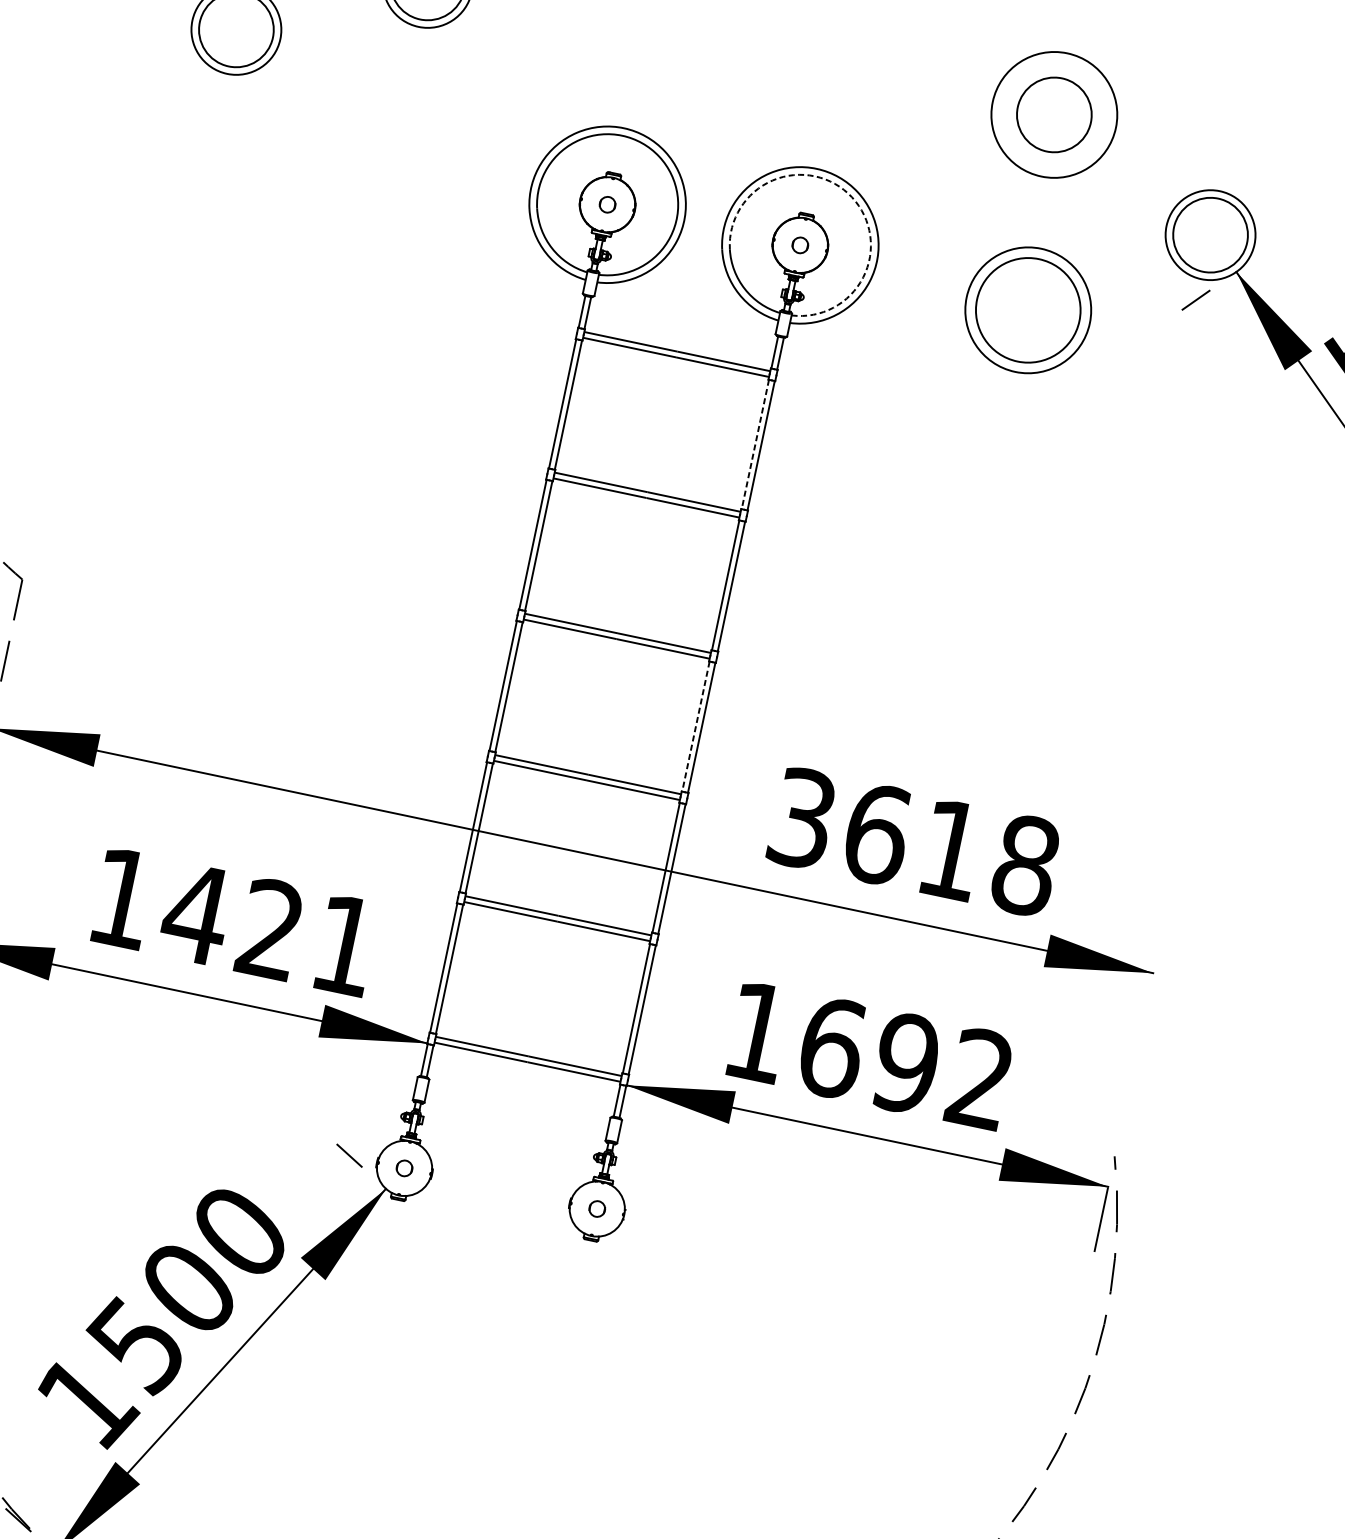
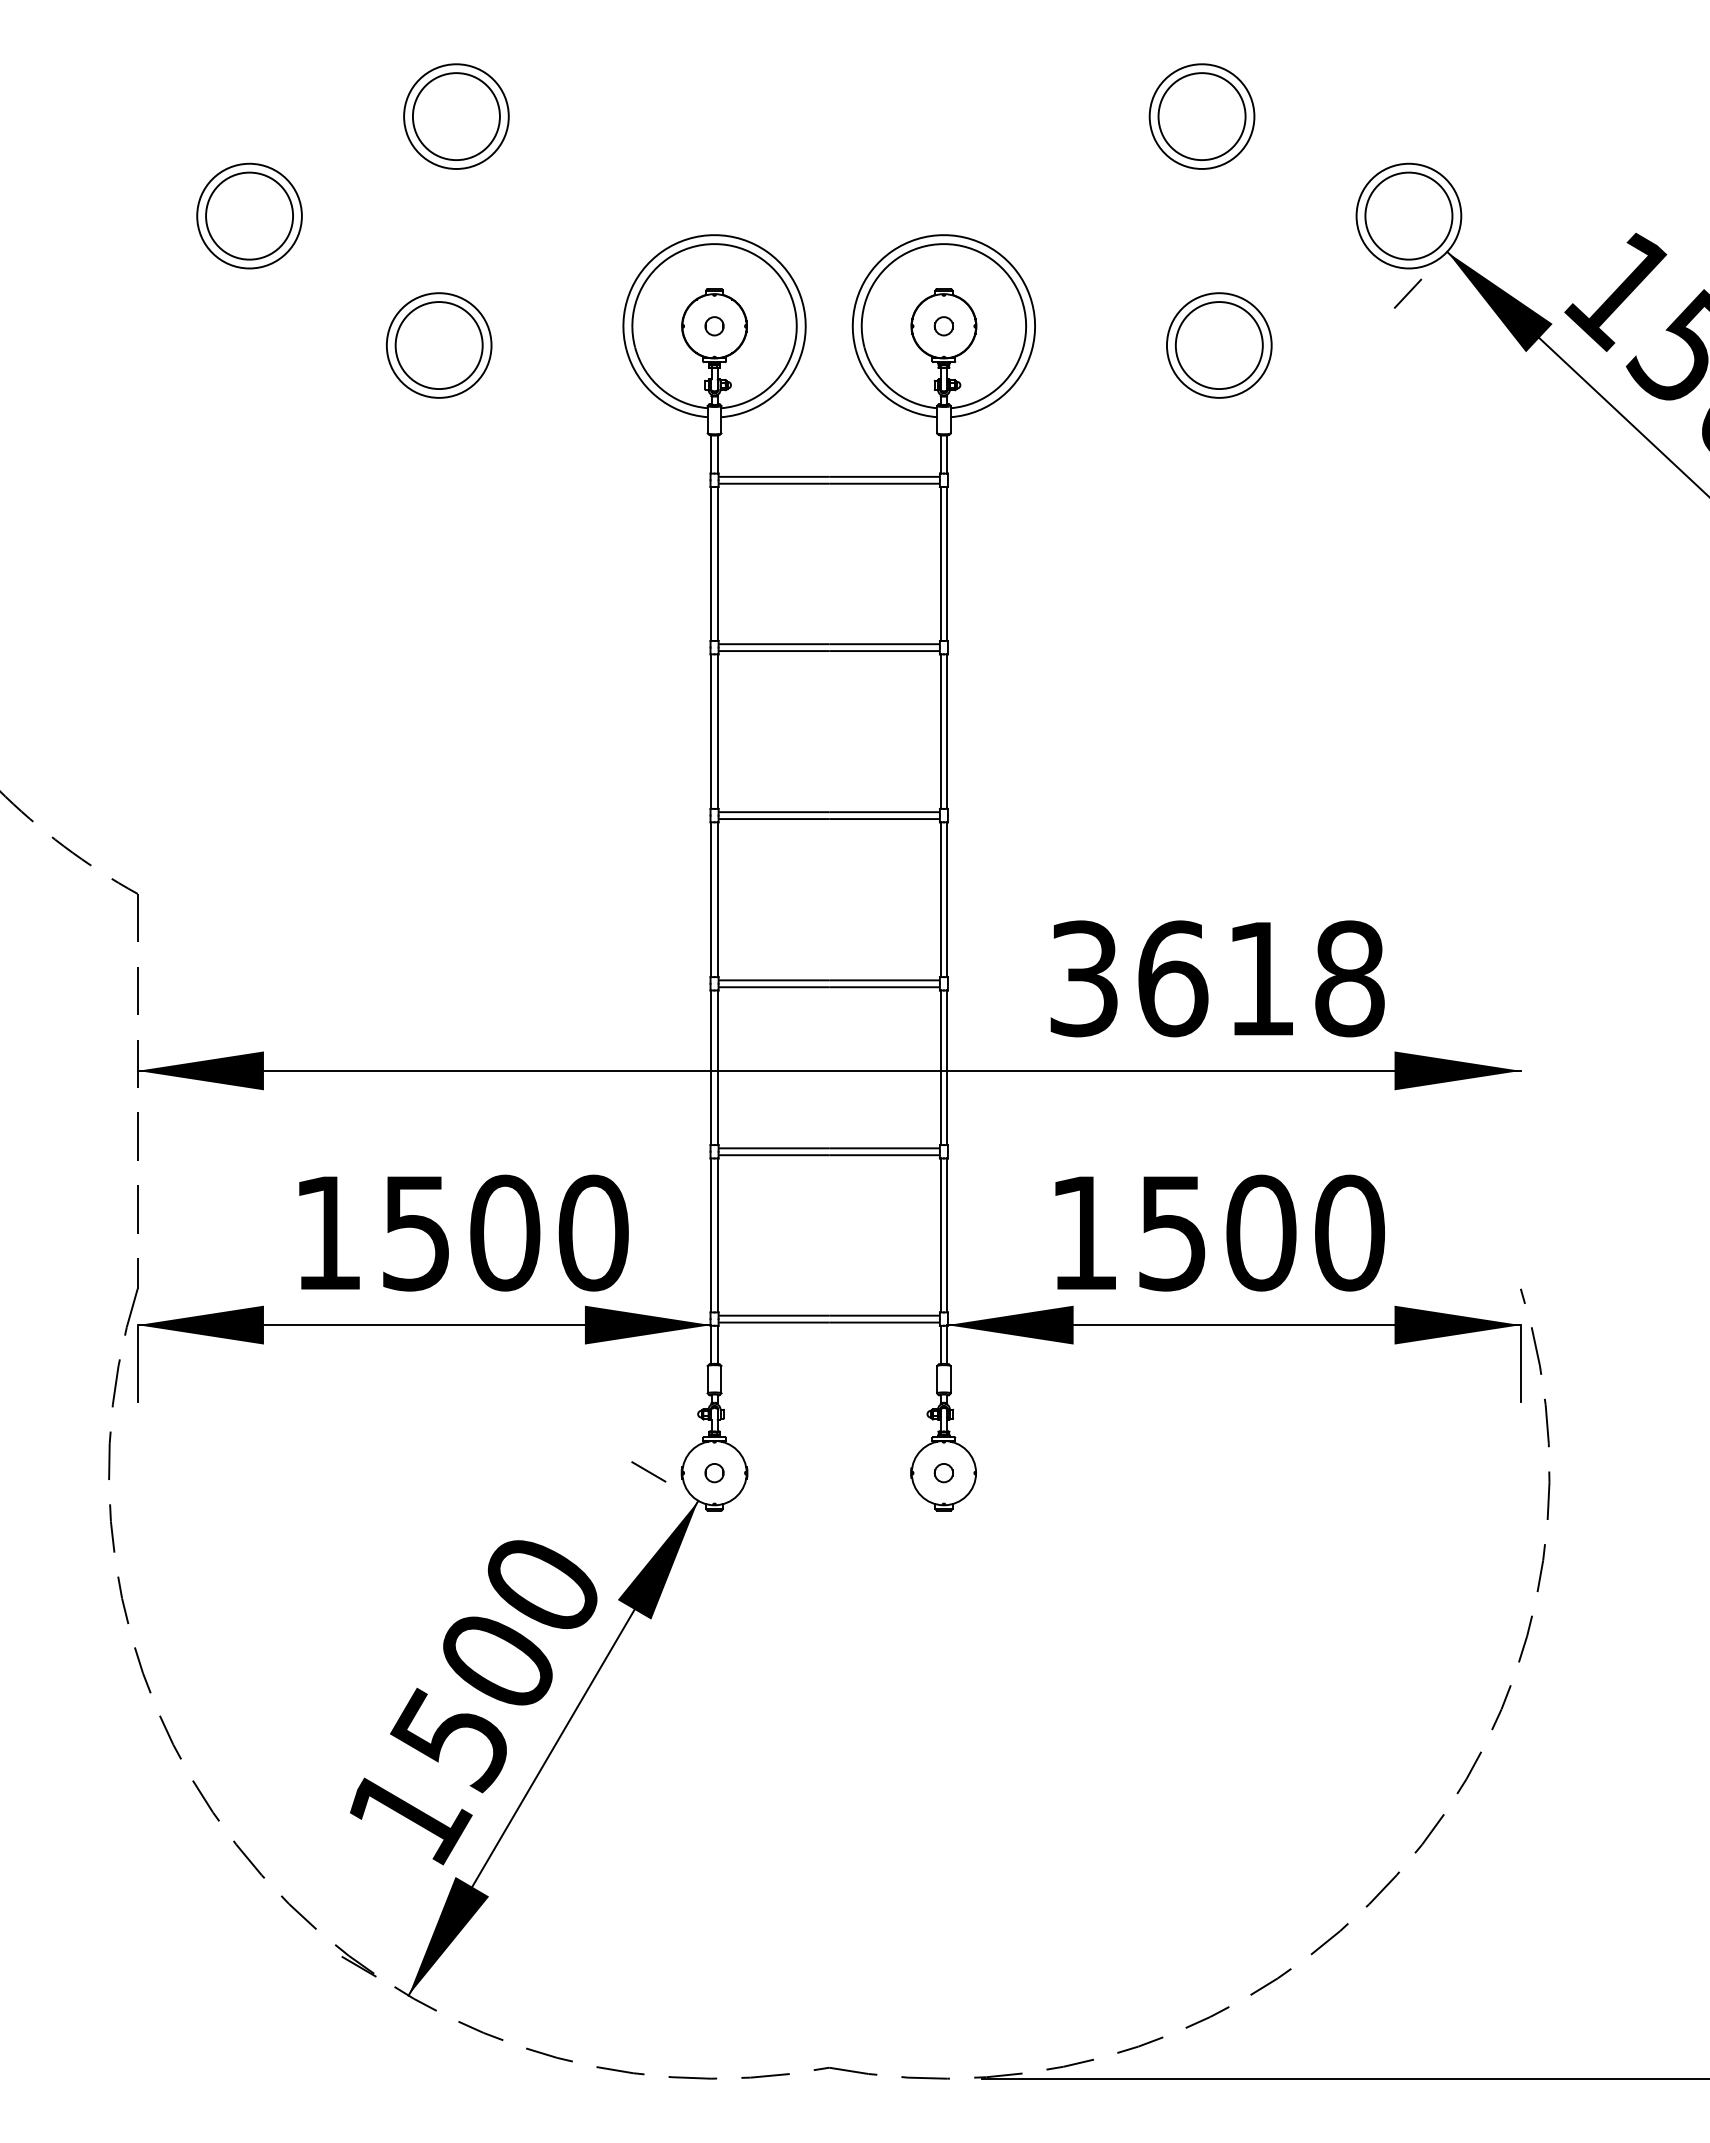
circle: (1053, 114) -> (1201, 116), size x0.71
part: (372, 172) -> (438, 345), added
arc: (852, 197) -> (991, 259), dashed -> solid
part: (1028, 310) -> (1219, 345), size x0.71
line: (755, 444) -> (940, 563), dashed -> solid
line: (695, 727) -> (940, 900), dashed -> solid
text: (269, 928) -> (503, 1232), 1421 -> 1500
text: (906, 1063) -> (1261, 1232), 1692 -> 1500

